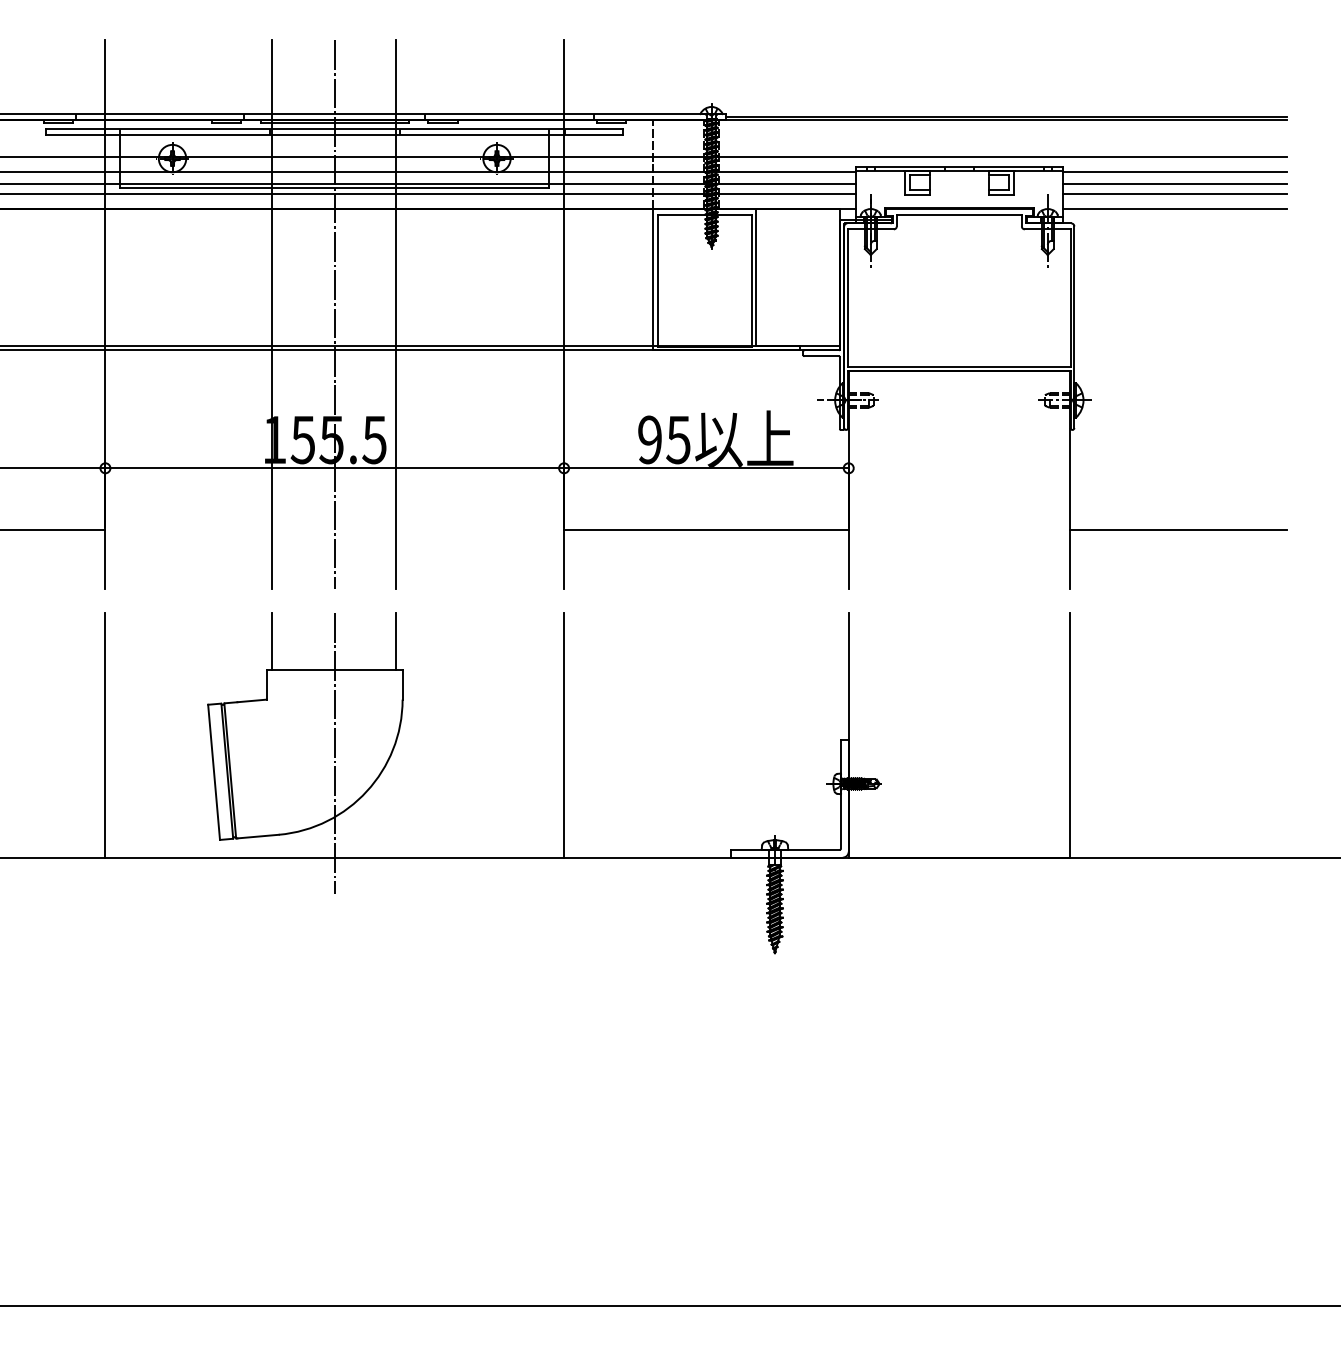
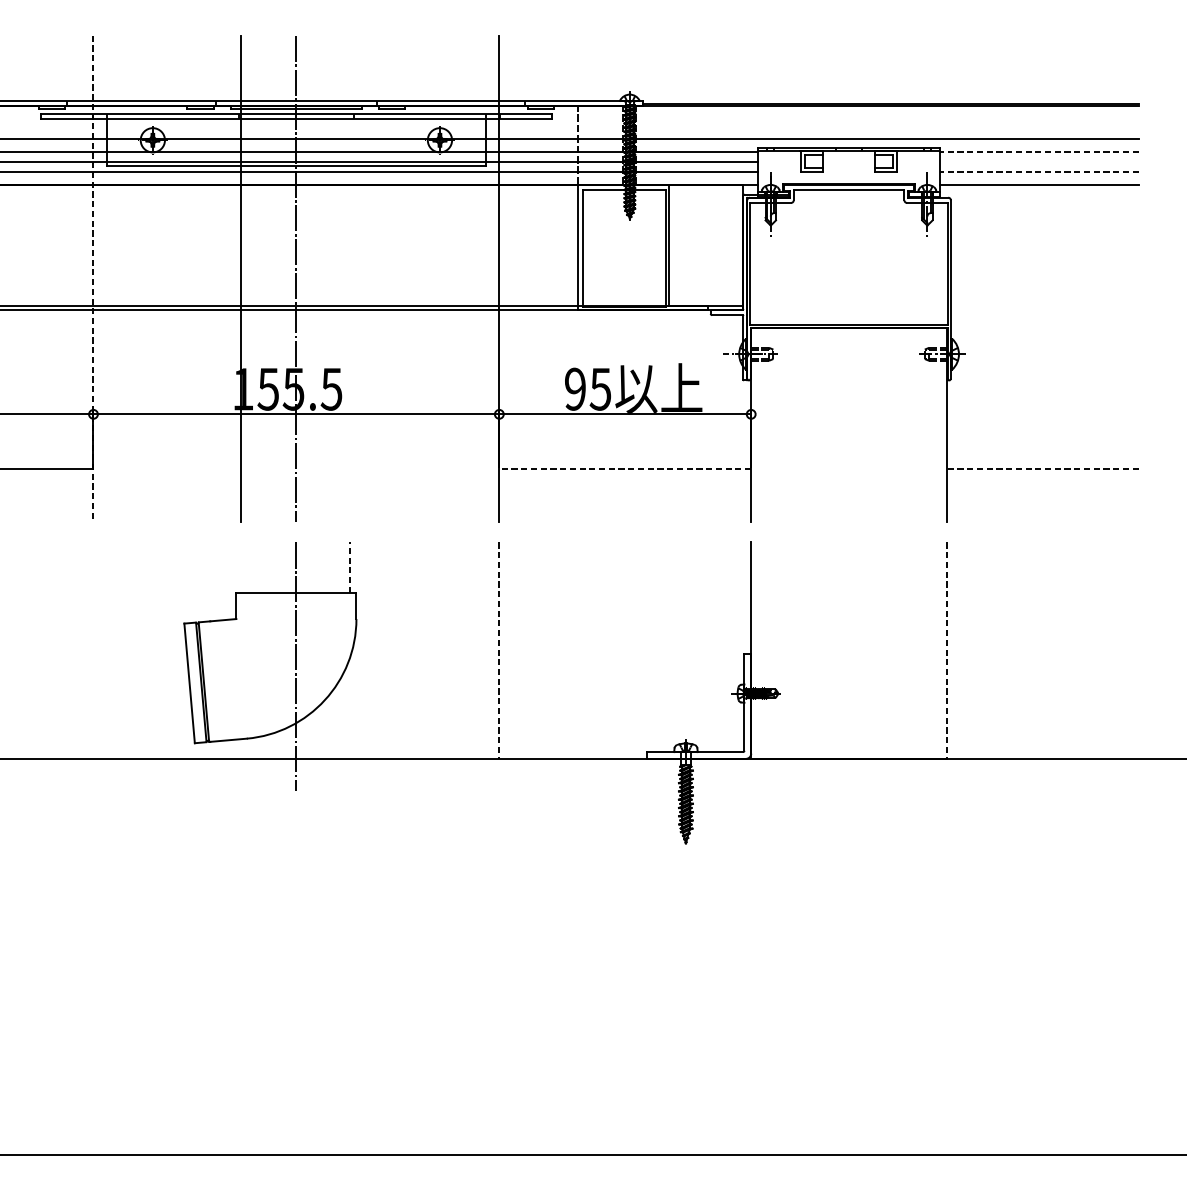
line: (1174, 171) -> (1039, 151), solid -> dashed
line: (1174, 183) -> (1039, 162), removed
line: (1174, 193) -> (1039, 171), solid -> dashed
line: (105, 314) -> (93, 278), solid -> dashed
line: (395, 314) -> (350, 278), removed
line: (705, 530) -> (624, 469), solid -> dashed
line: (1177, 530) -> (1042, 469), solid -> dashed
line: (271, 641) -> (240, 567), removed
line: (395, 641) -> (350, 567), solid -> dashed
line: (105, 735) -> (93, 650), removed
line: (564, 735) -> (499, 650), solid -> dashed
line: (1069, 735) -> (946, 650), solid -> dashed

